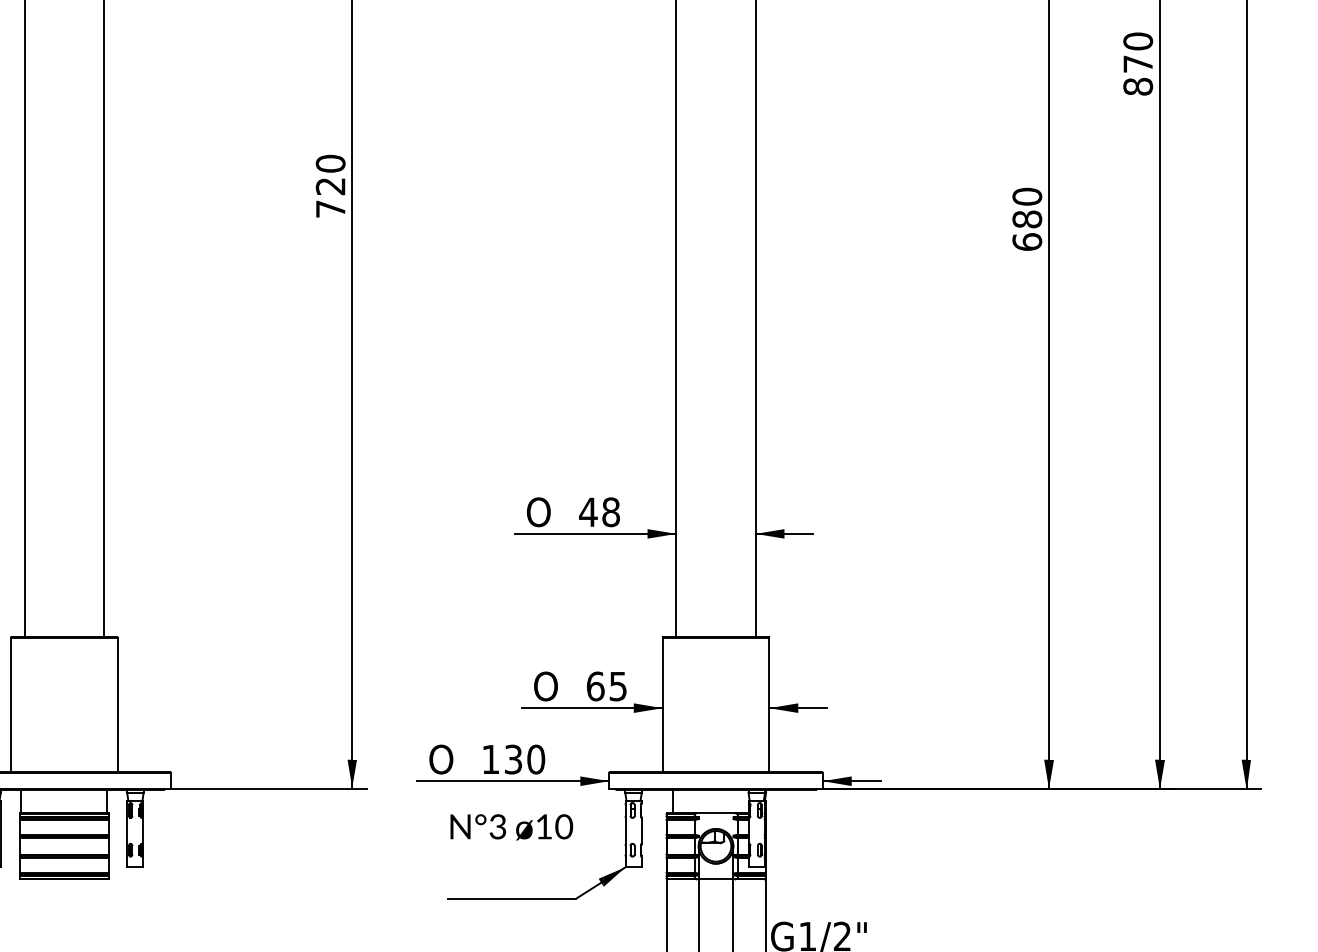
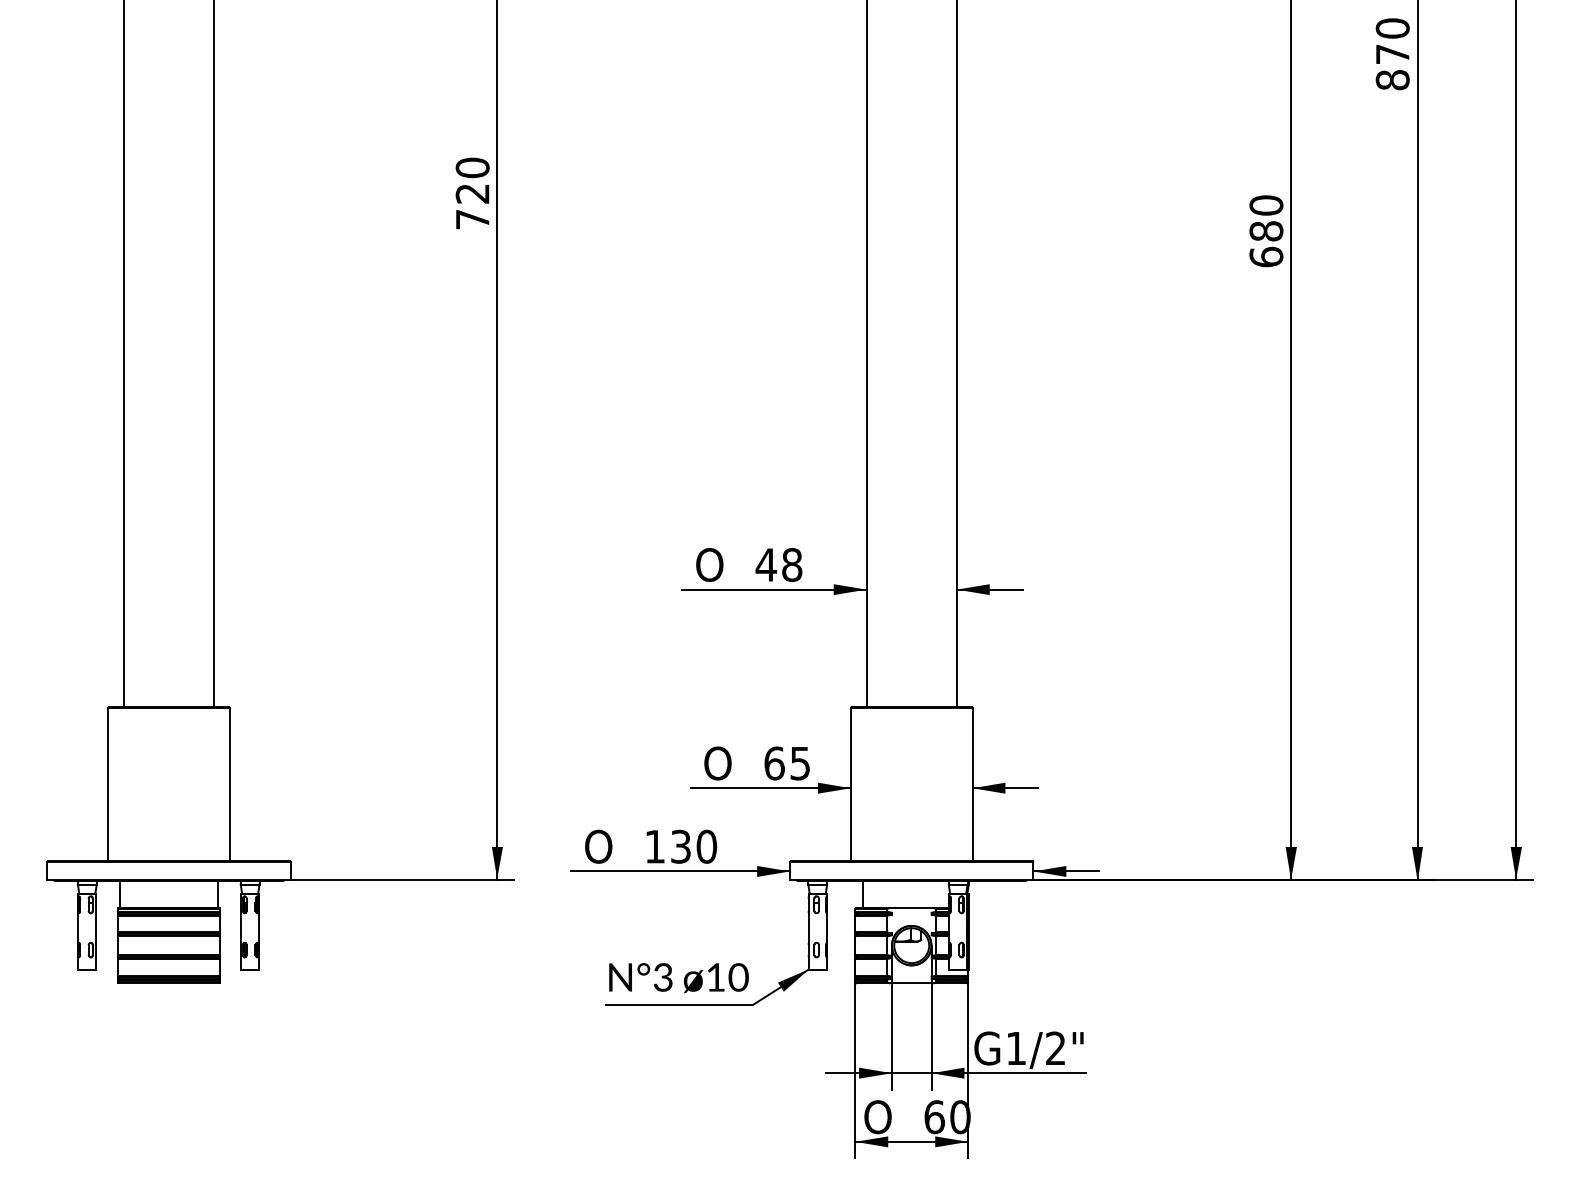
text: (511, 826) -> (678, 977), moved

